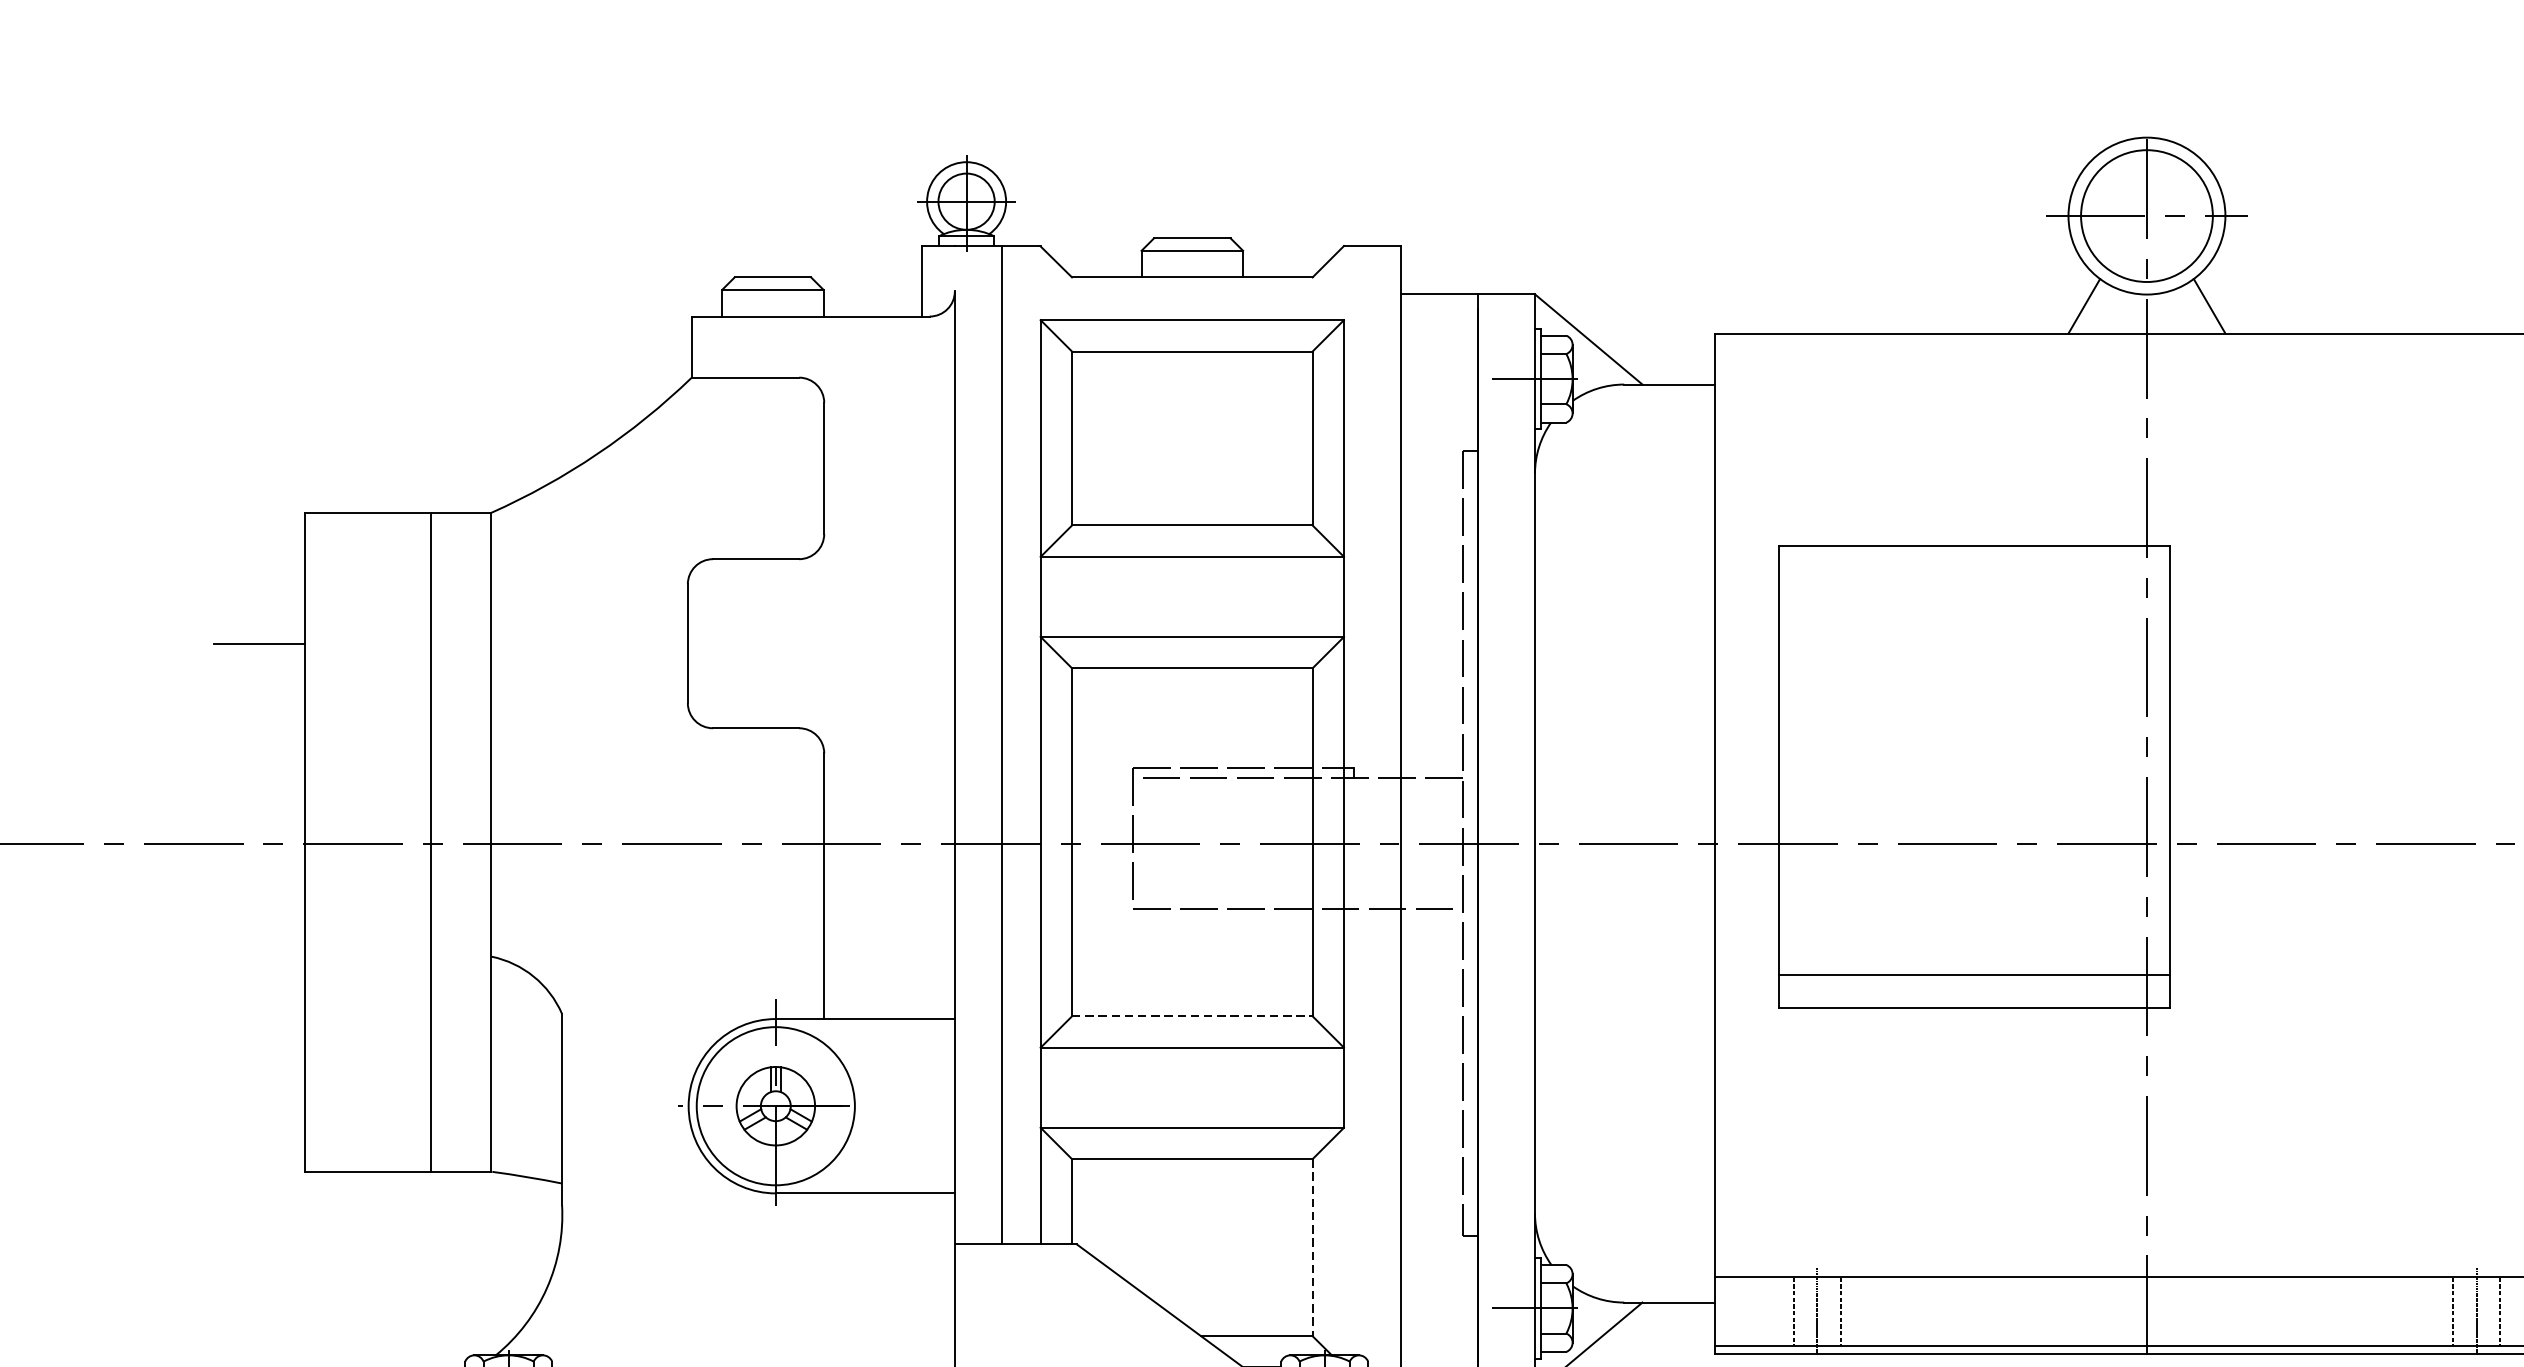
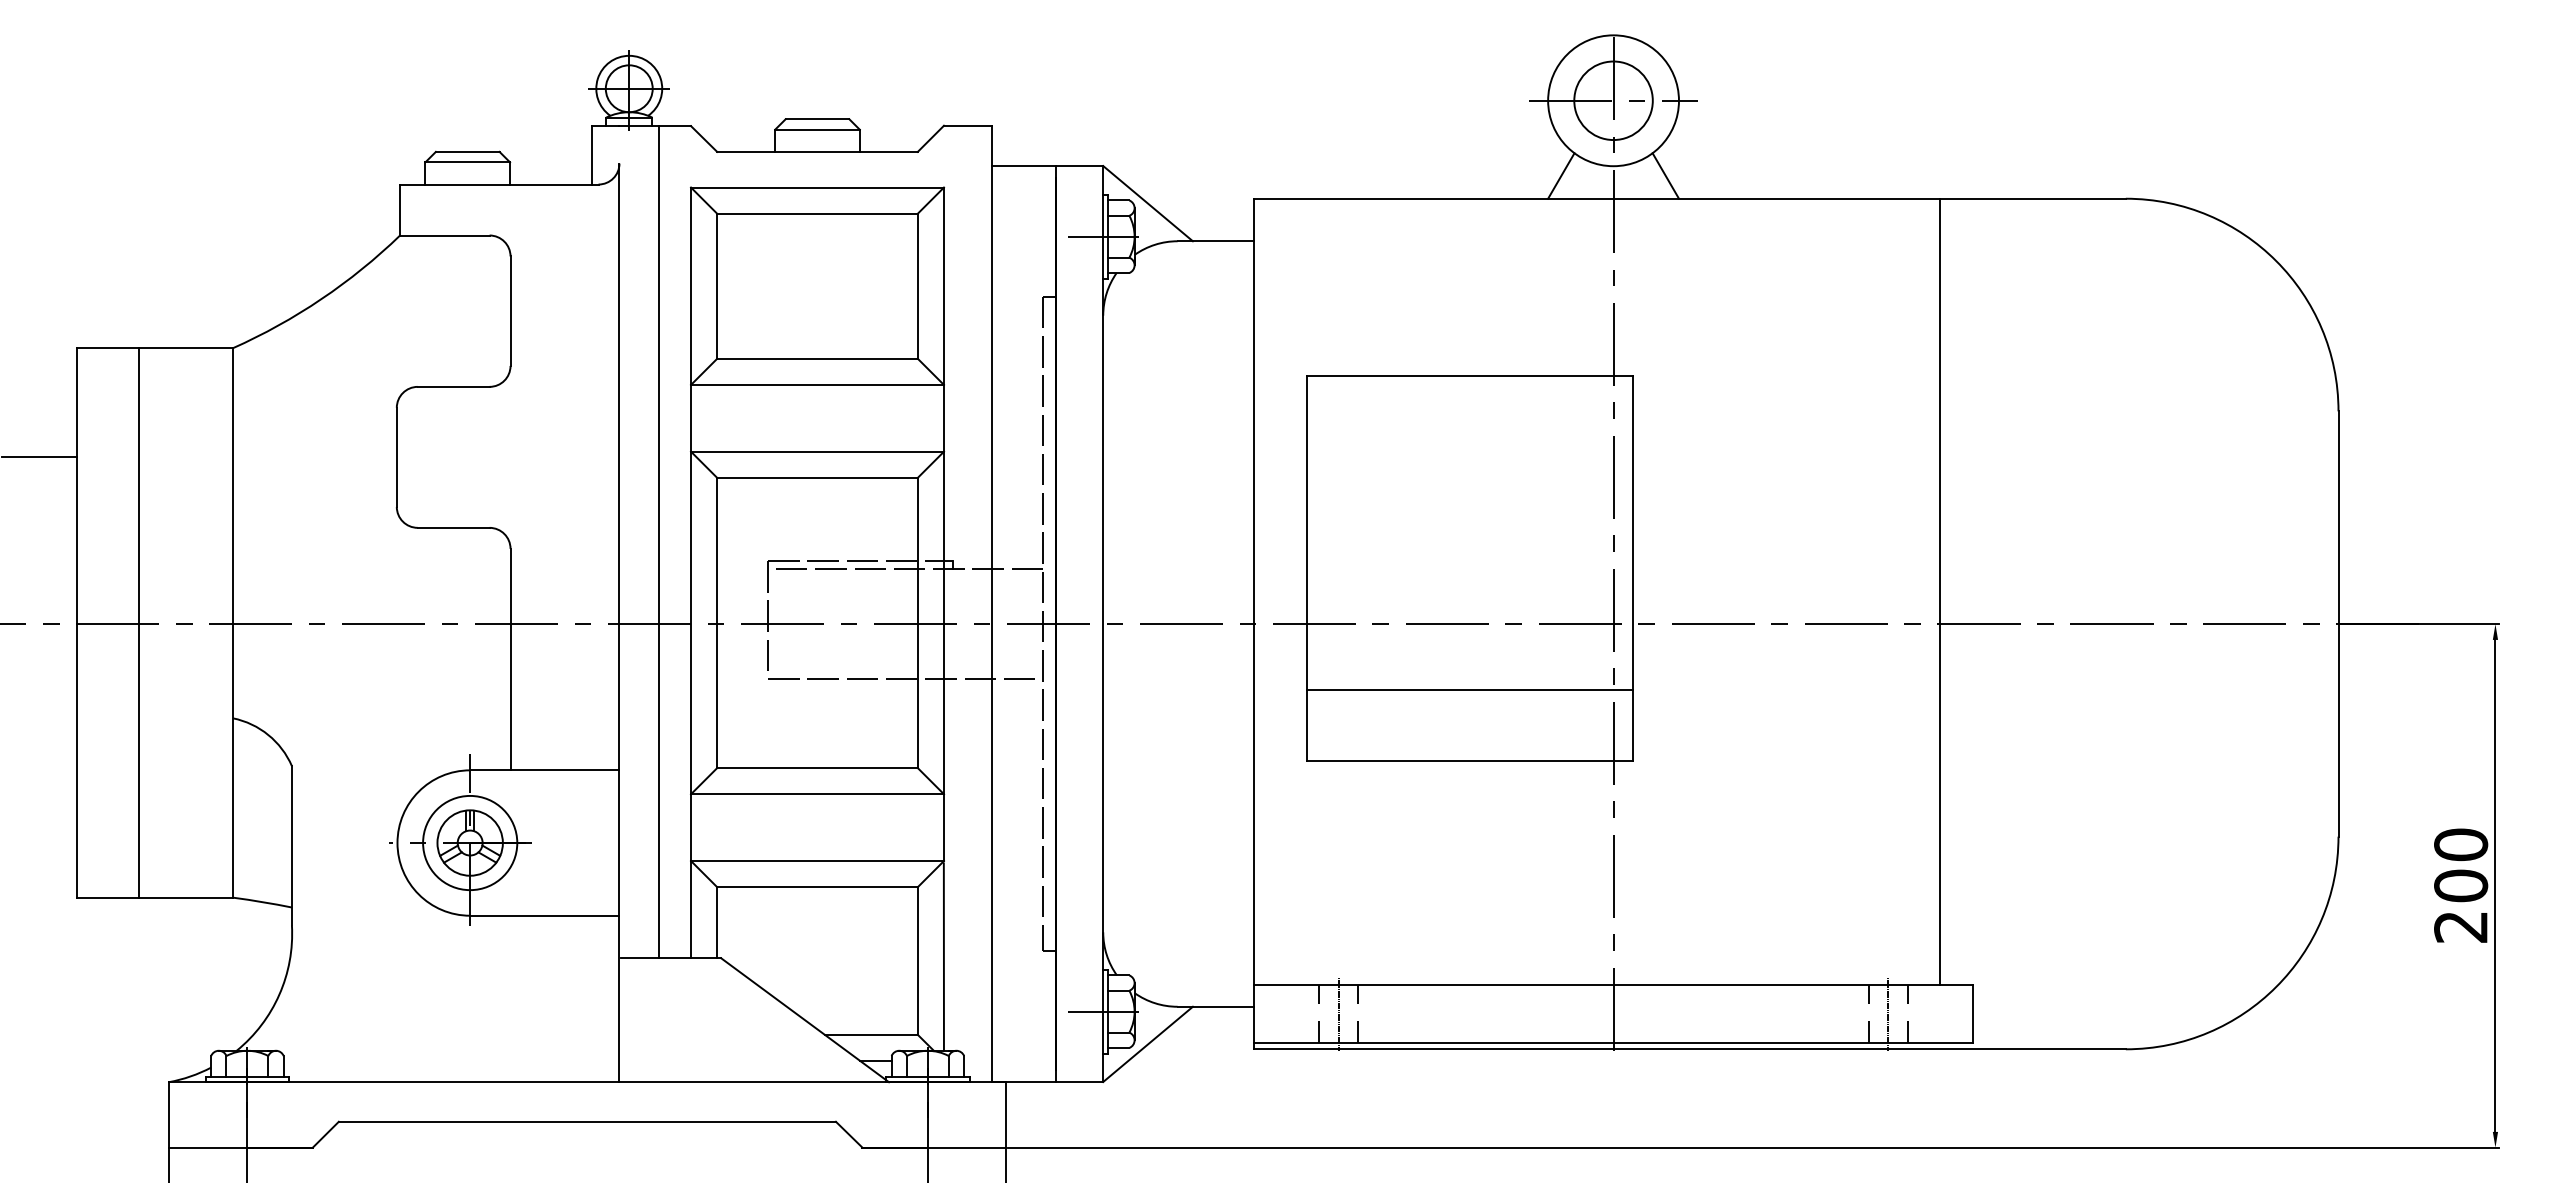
circle: (2146, 215) -> (1613, 100), size x0.71
line: (430, 841) -> (139, 622), moved
line: (1974, 974) -> (1469, 690), moved
line: (1193, 1016) -> (818, 768), dashed -> solid
circle: (776, 1105) -> (470, 842), size x0.71
line: (1343, 1242) -> (943, 956), added
line: (1312, 1248) -> (917, 961), dashed -> solid

